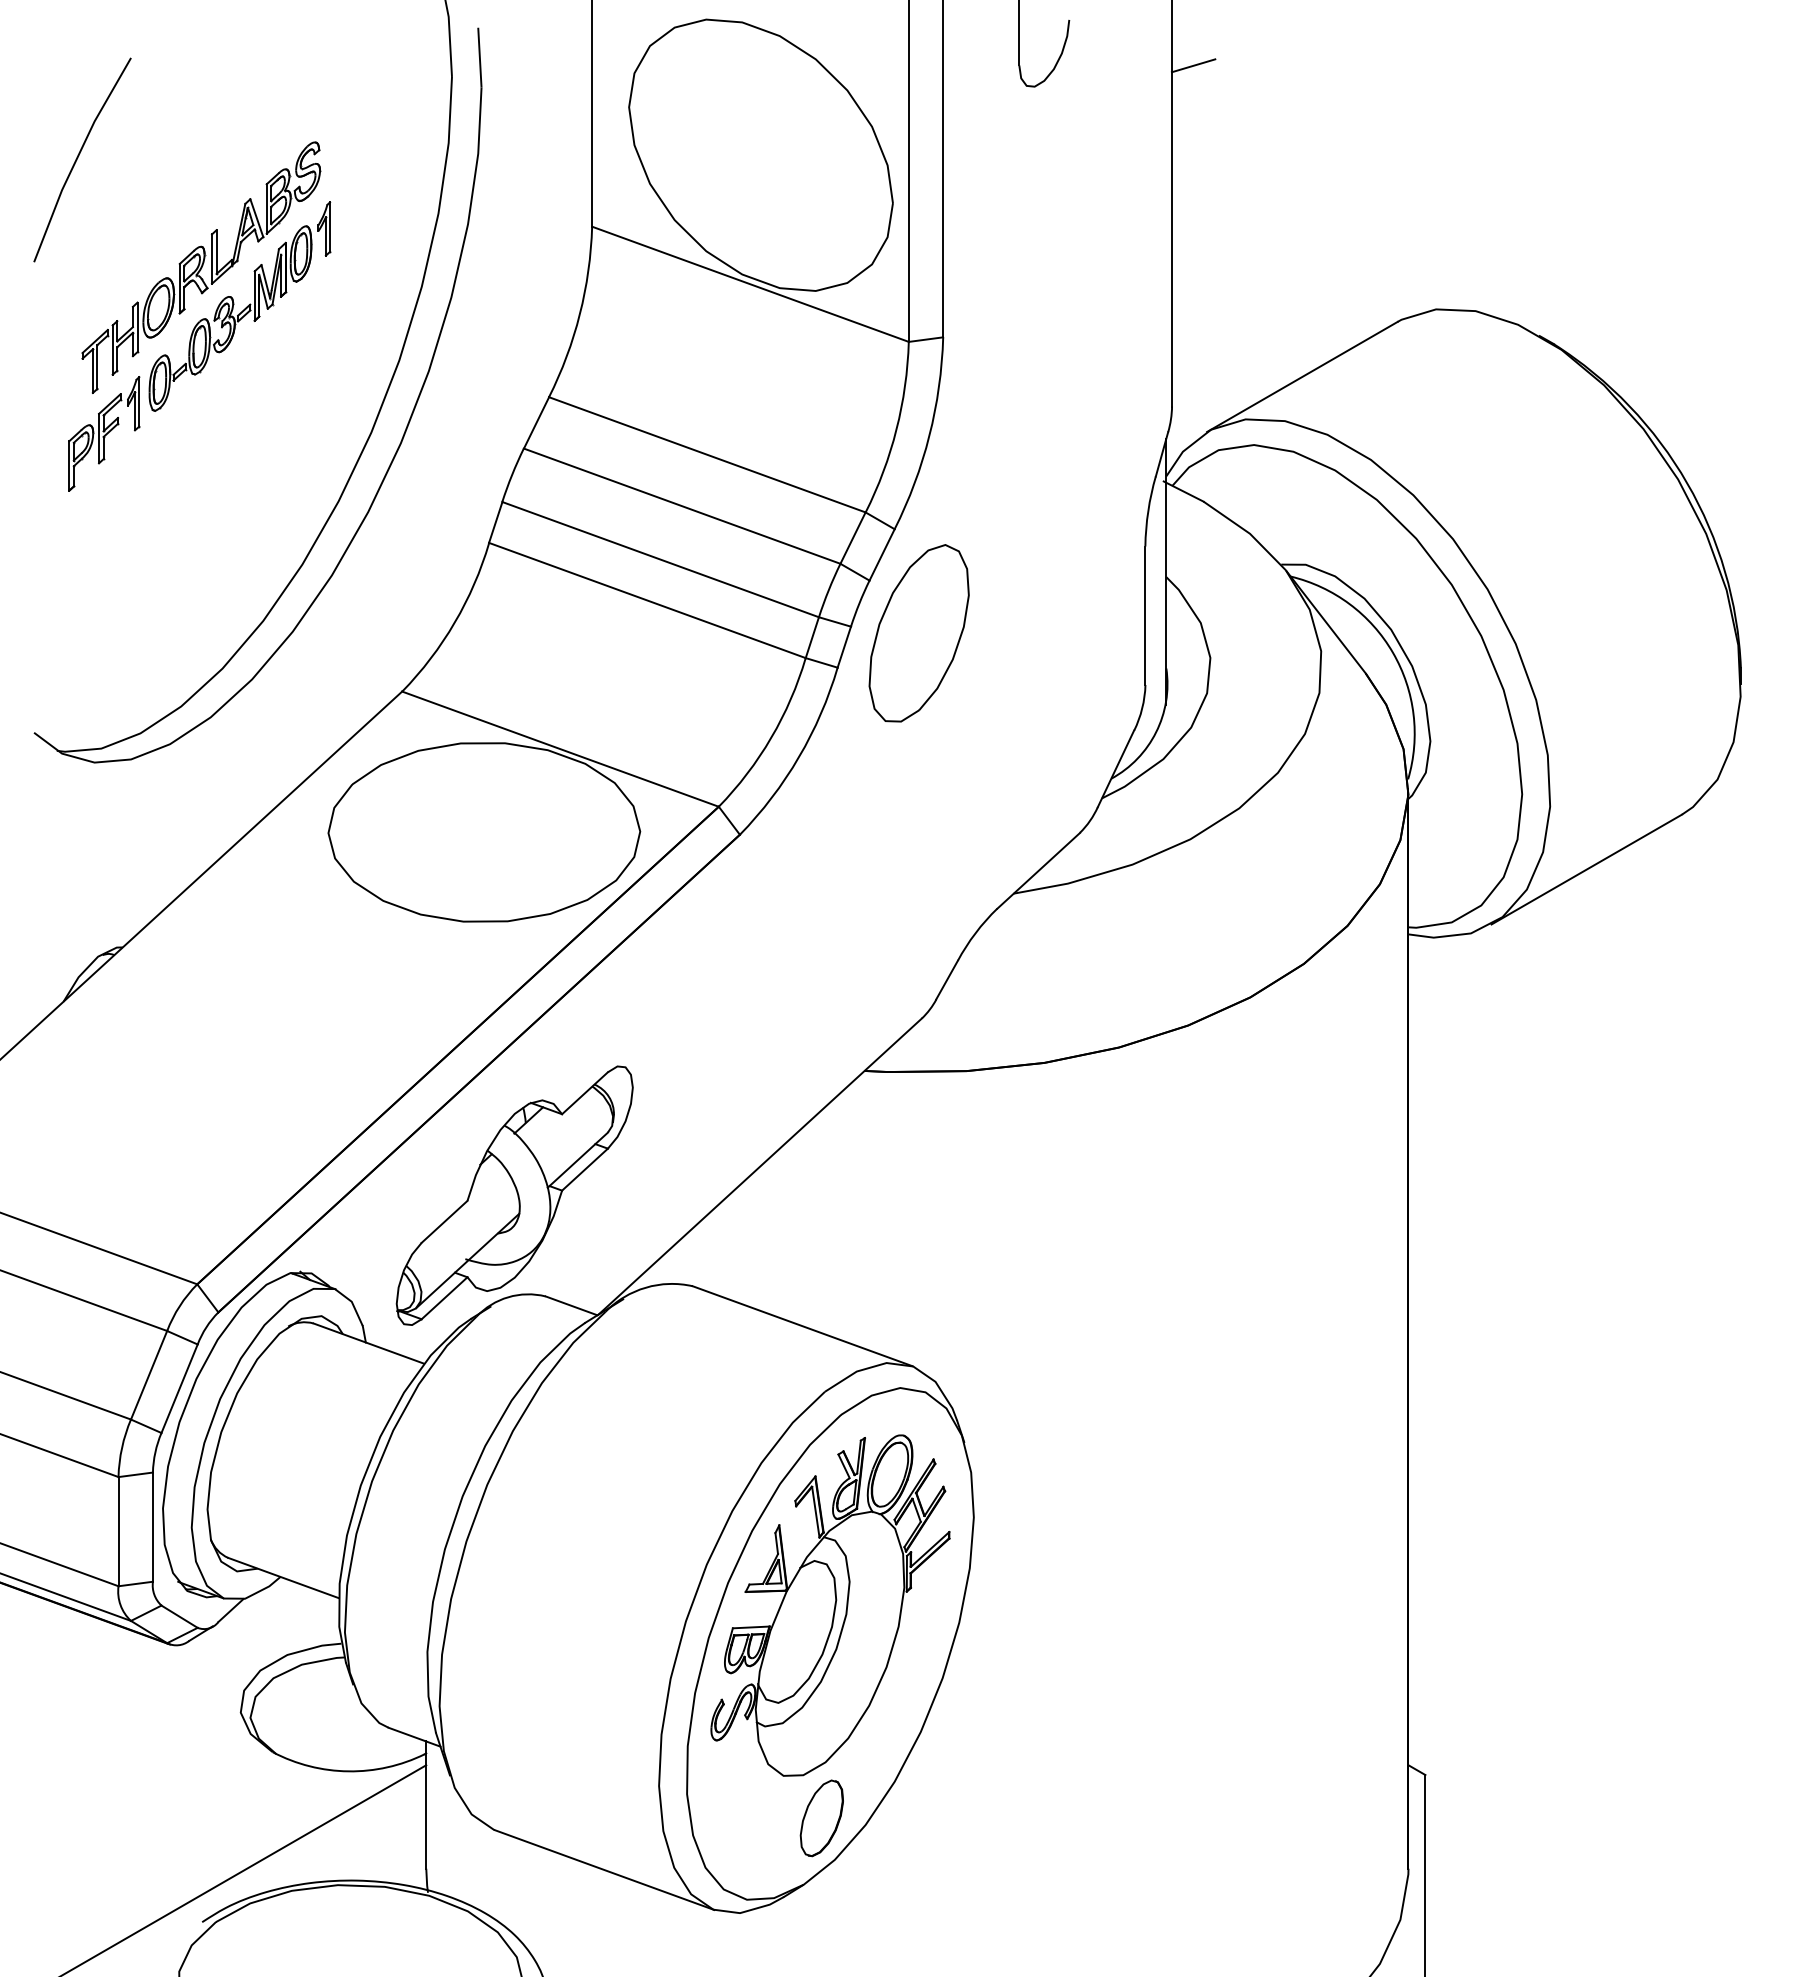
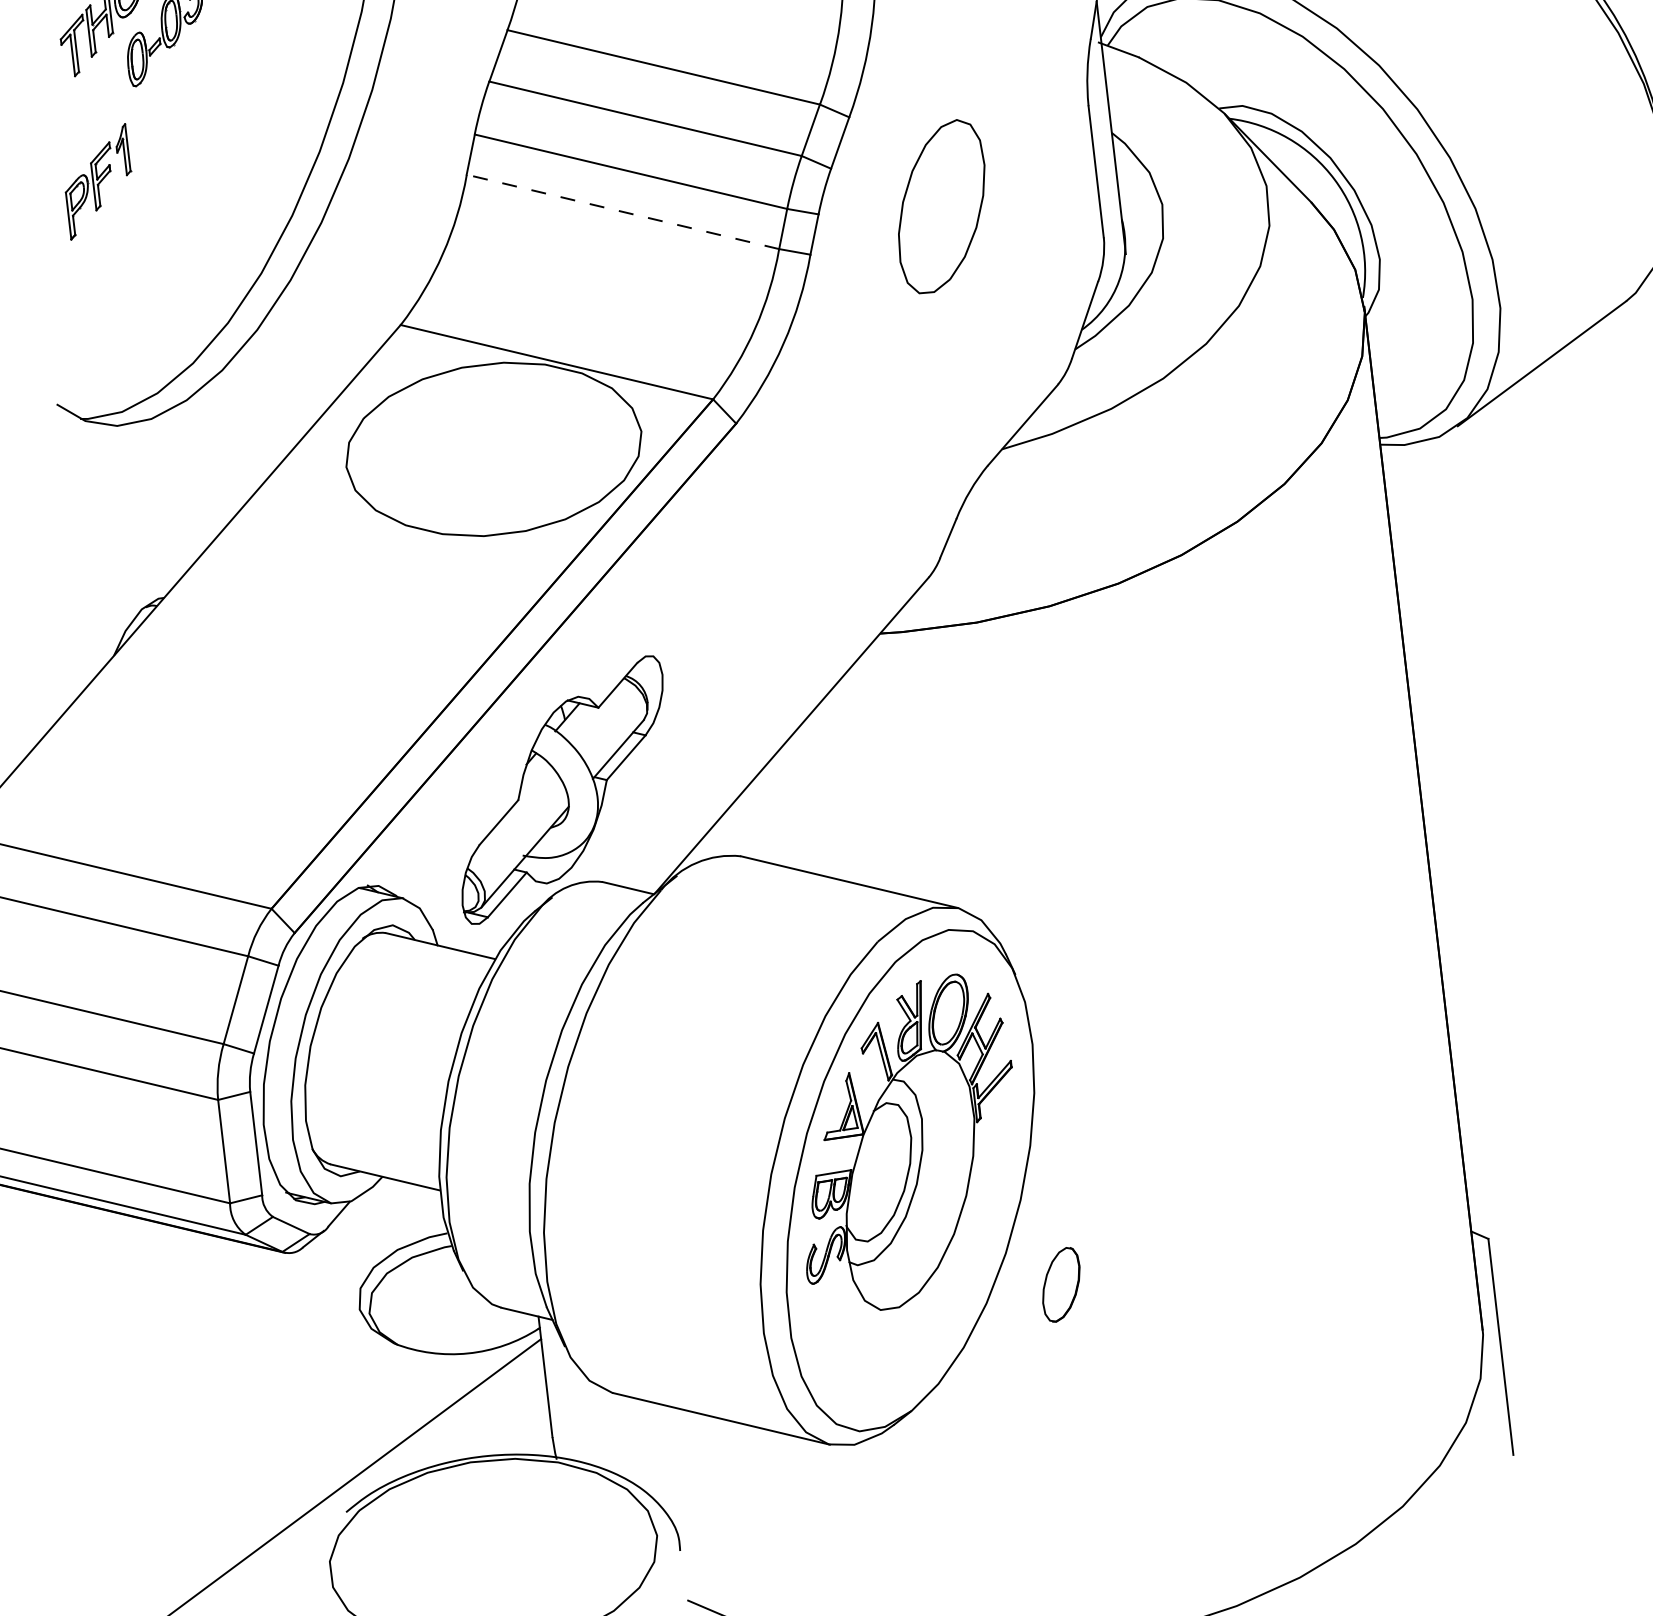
part: (104, 433) -> (98, 181), moved
line: (646, 600) -> (622, 212), solid -> dashed
part: (918, 633) -> (941, 206), moved
part: (821, 1818) -> (1060, 1284), moved

